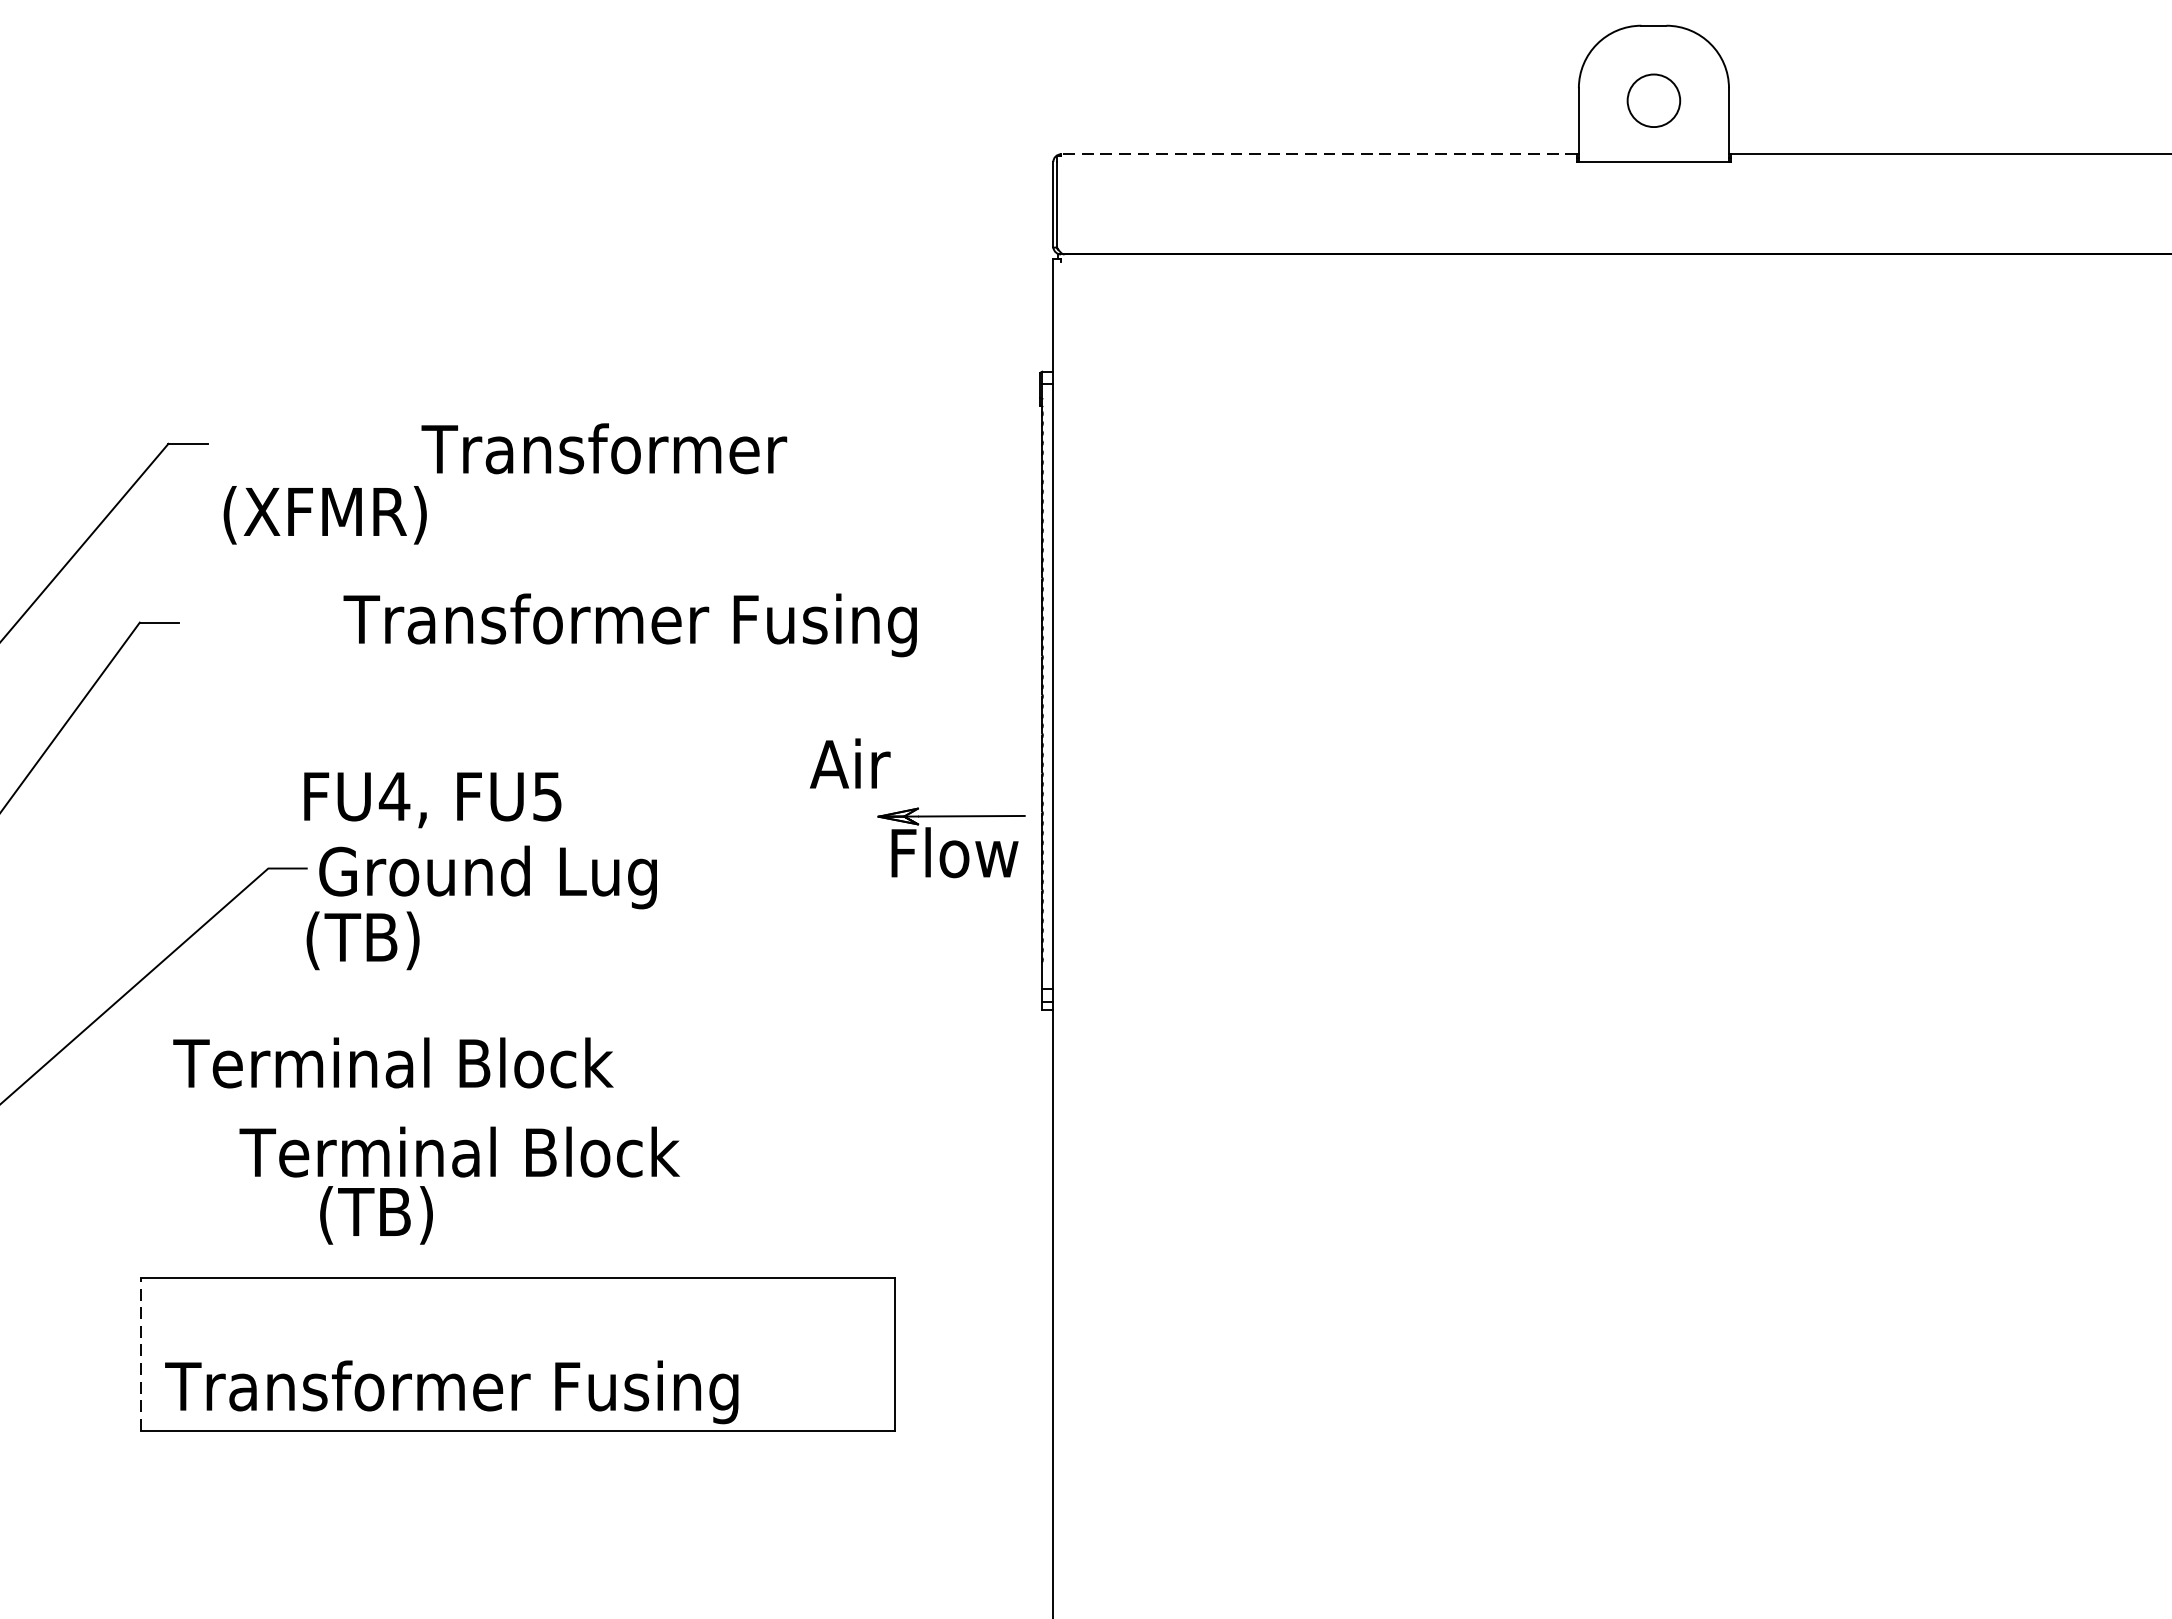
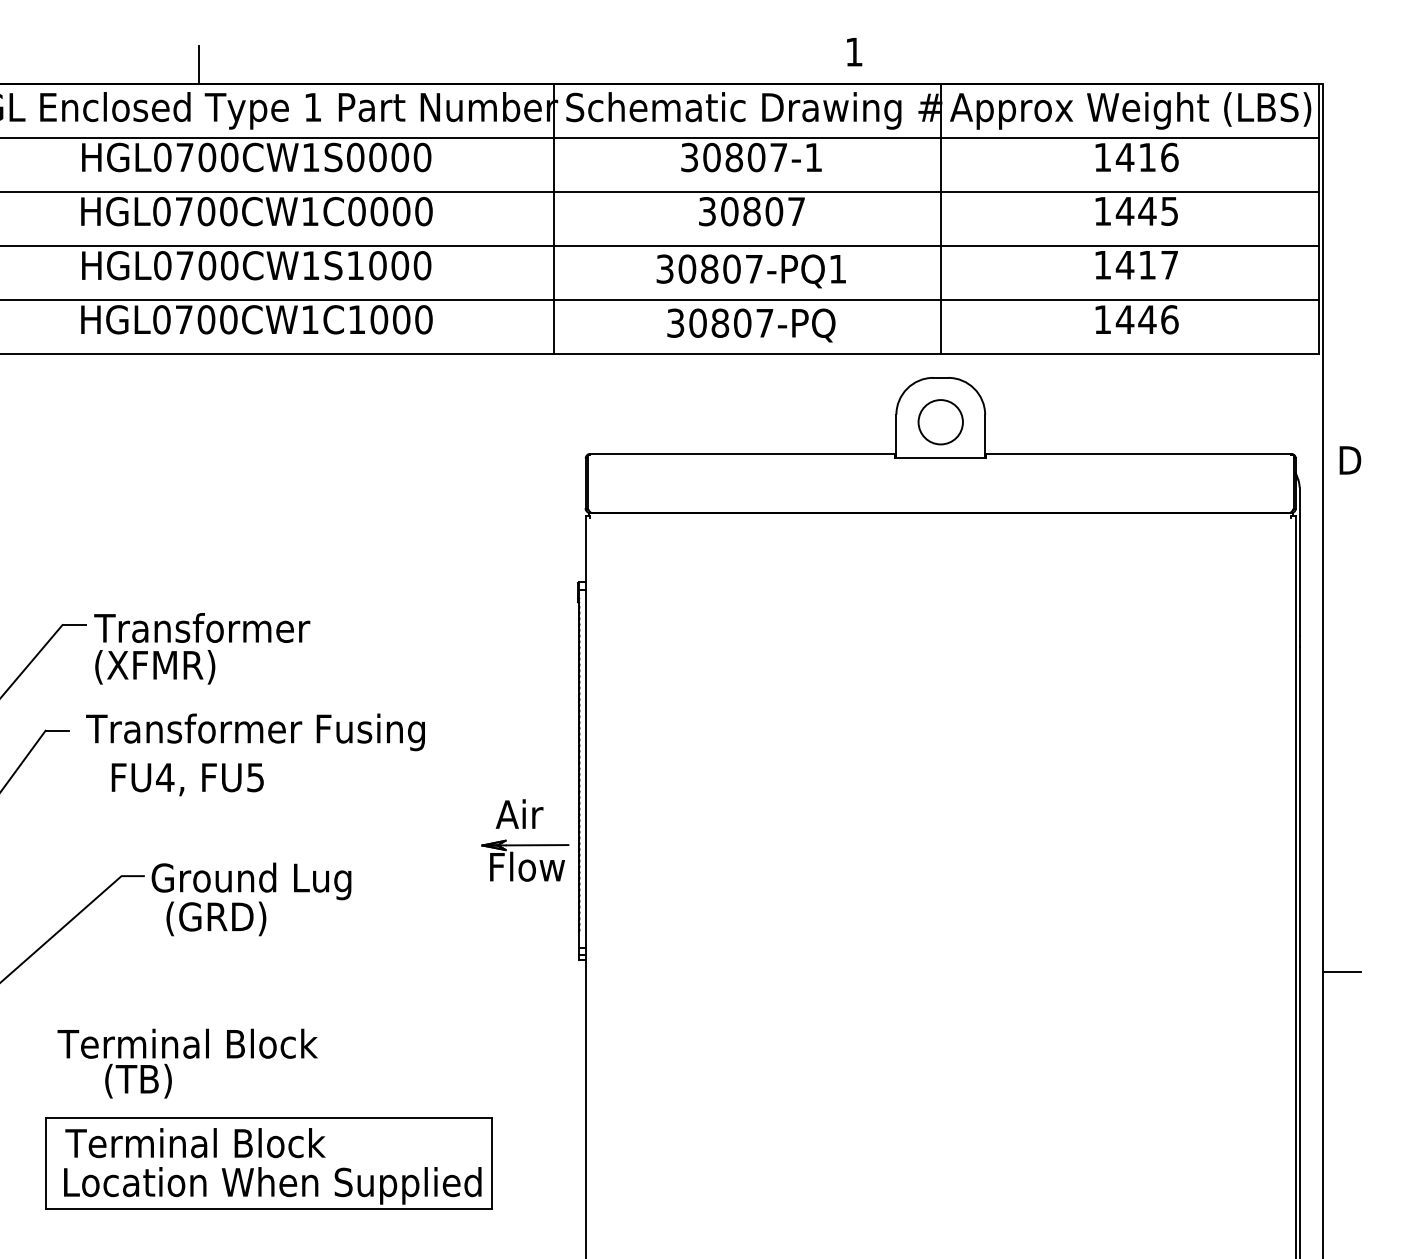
circle: (1653, 101) -> (940, 422), size x1.43
line: (1318, 153) -> (742, 453), dashed -> solid
text: (604, 447) -> (202, 627), moved
text: (630, 625) -> (255, 732), moved
text: (850, 762) -> (519, 813), moved
text: (432, 799) -> (187, 779), moved
text: (410, 940) -> (205, 918), (TB) -> (GRD)
text: (393, 1063) -> (195, 1143), moved
text: (459, 1185) -> (187, 1063), moved
line: (141, 1352) -> (46, 1162), dashed -> solid
text: (520, 1391) -> (270, 1185), Transformer Fusing -> Location When Supplied

